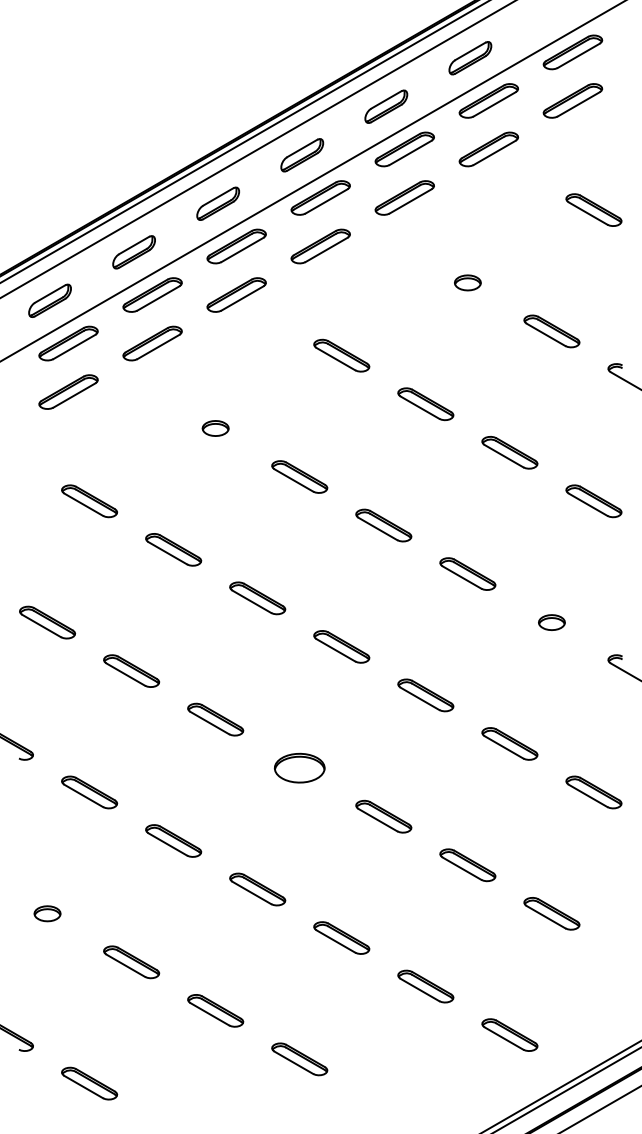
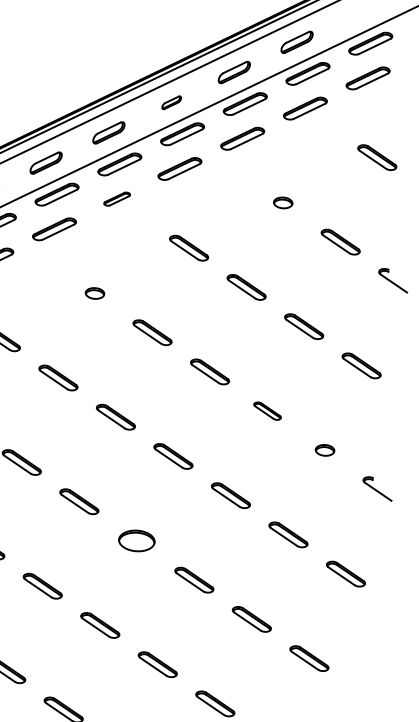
part: (302, 155) -> (171, 102), size x0.6
part: (236, 294) -> (117, 198), size x0.6
part: (467, 573) -> (267, 410), size x0.7

